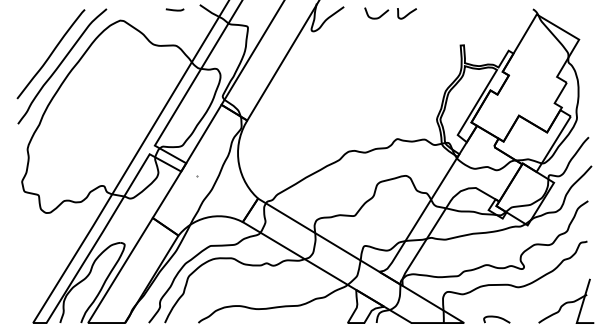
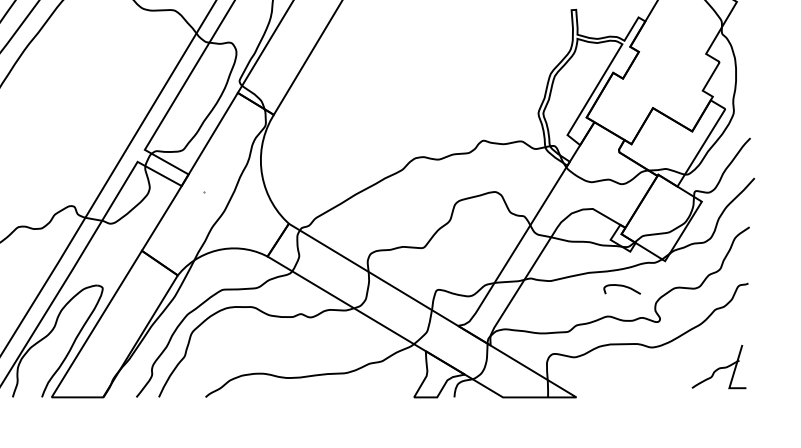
part: (566, 300) -> (719, 365), size x0.7
curve: (496, 317) -> (621, 286), moved

